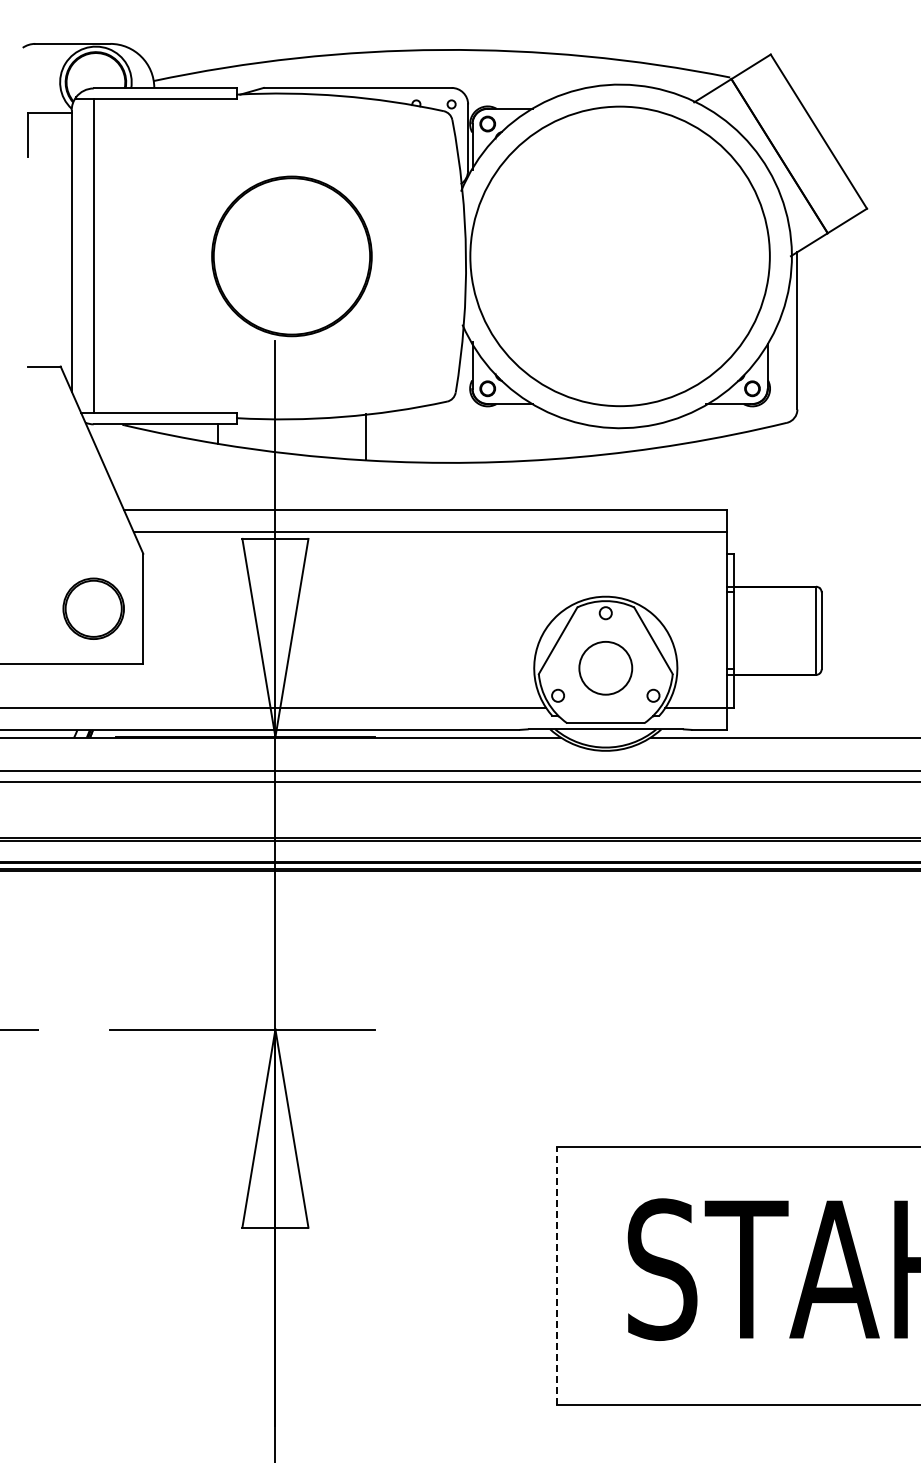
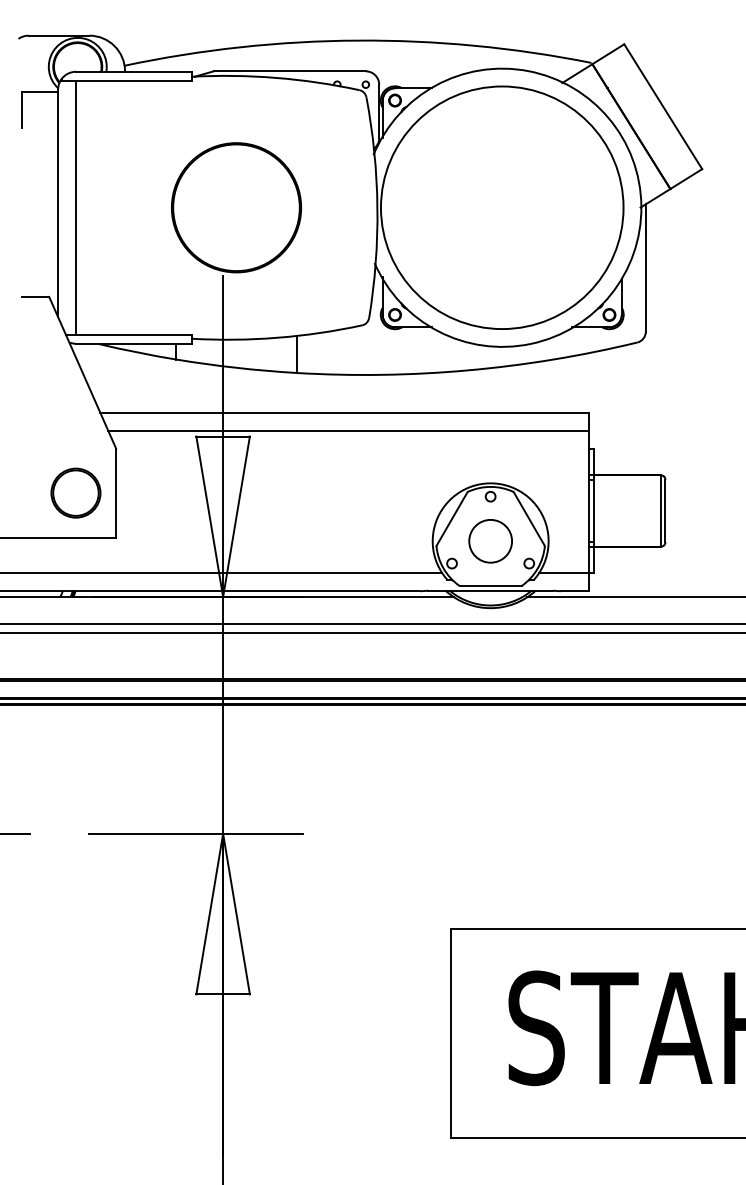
line: (556, 1275) -> (450, 1033), dashed -> solid

